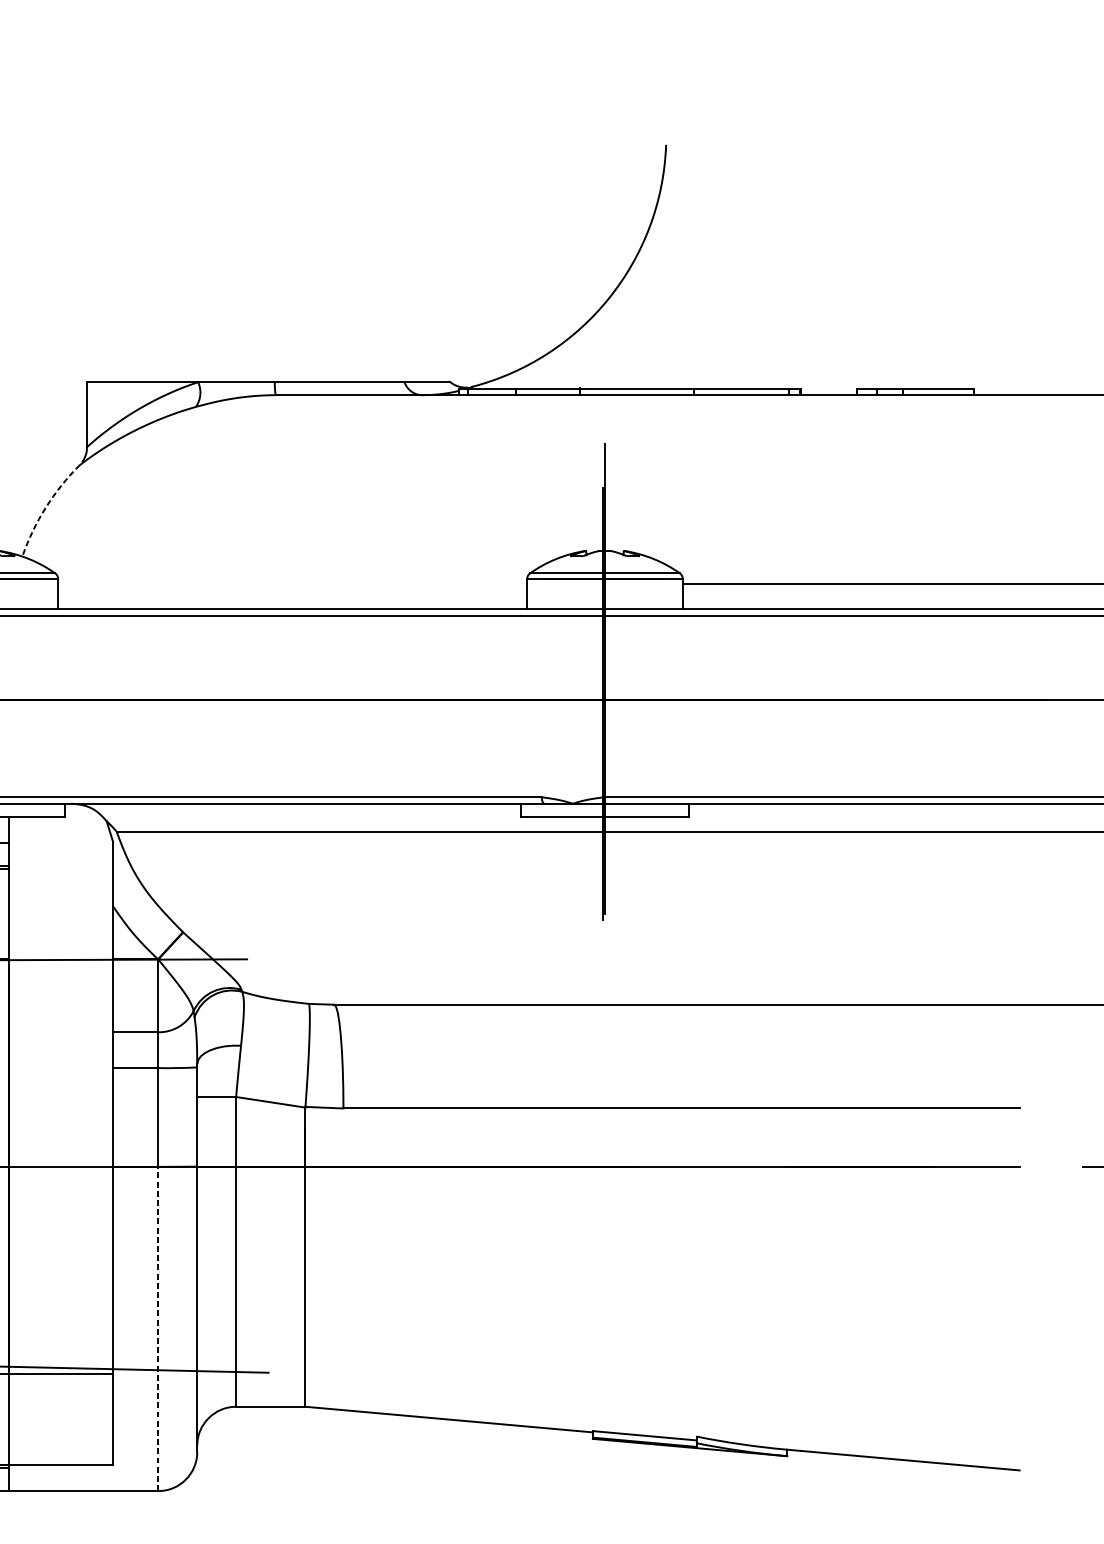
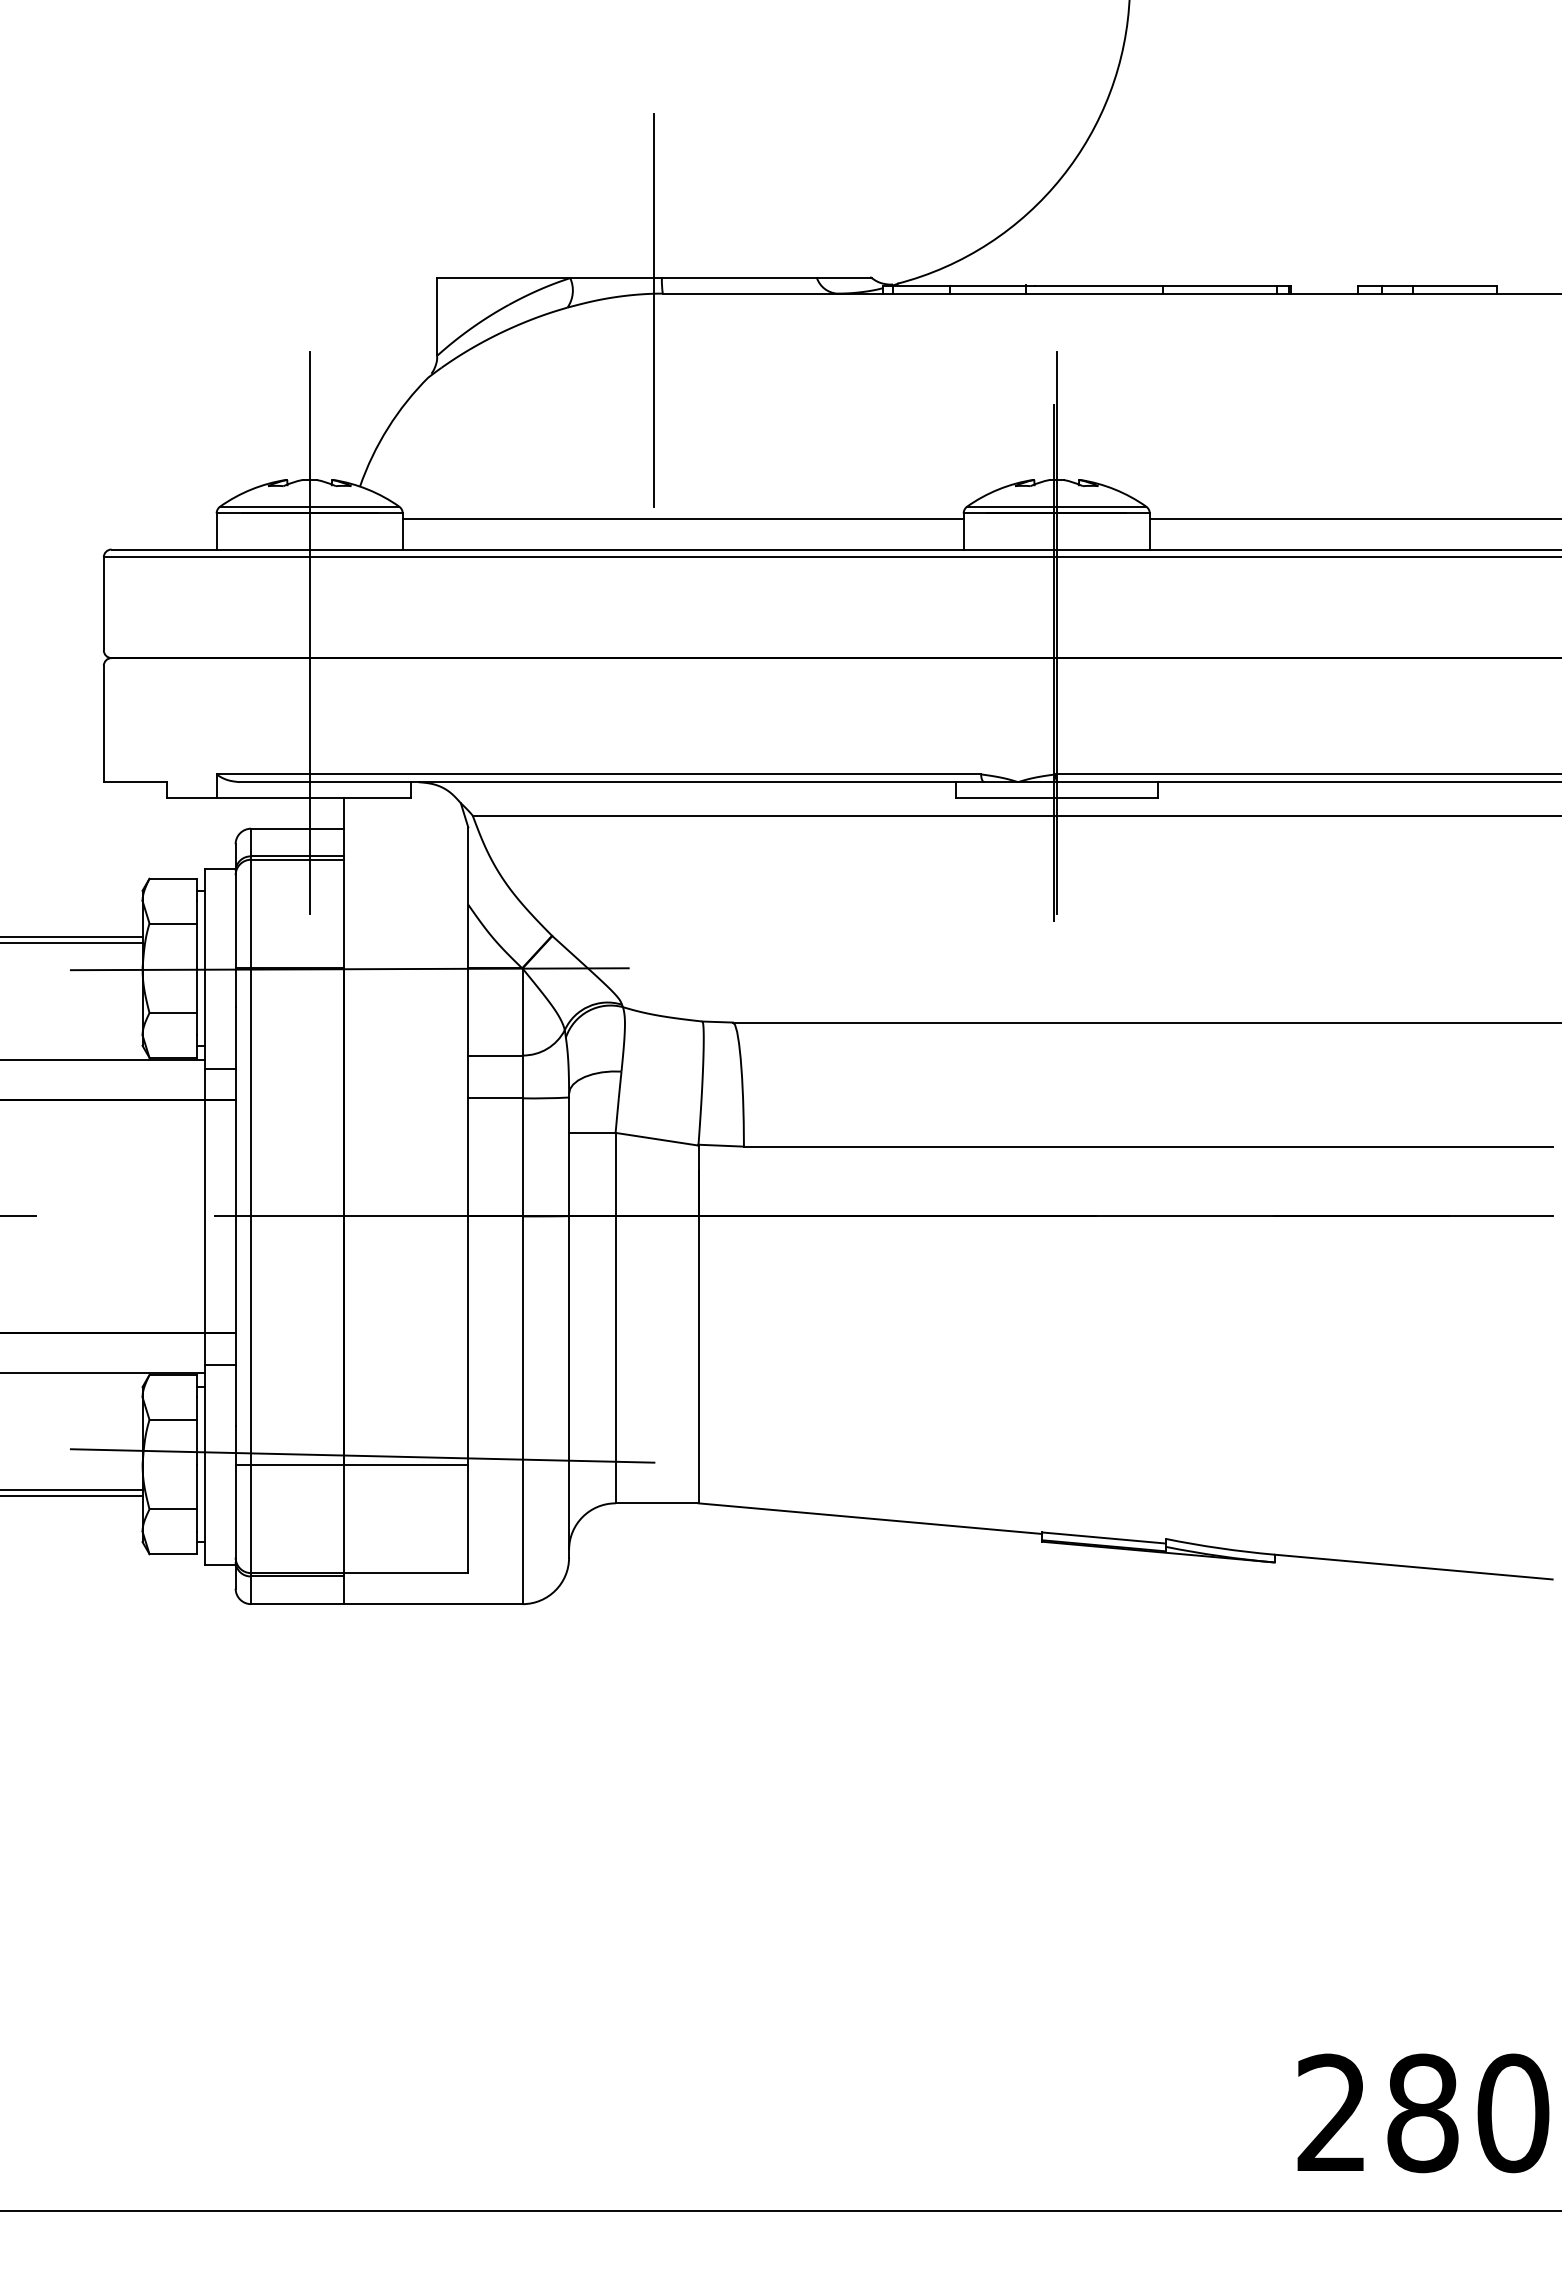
line: (268, 408) -> (654, 309), added
arc: (46, 507) -> (388, 427), dashed -> solid
line: (292, 584) -> (682, 519), added
line: (158, 1329) -> (522, 1410), dashed -> solid

